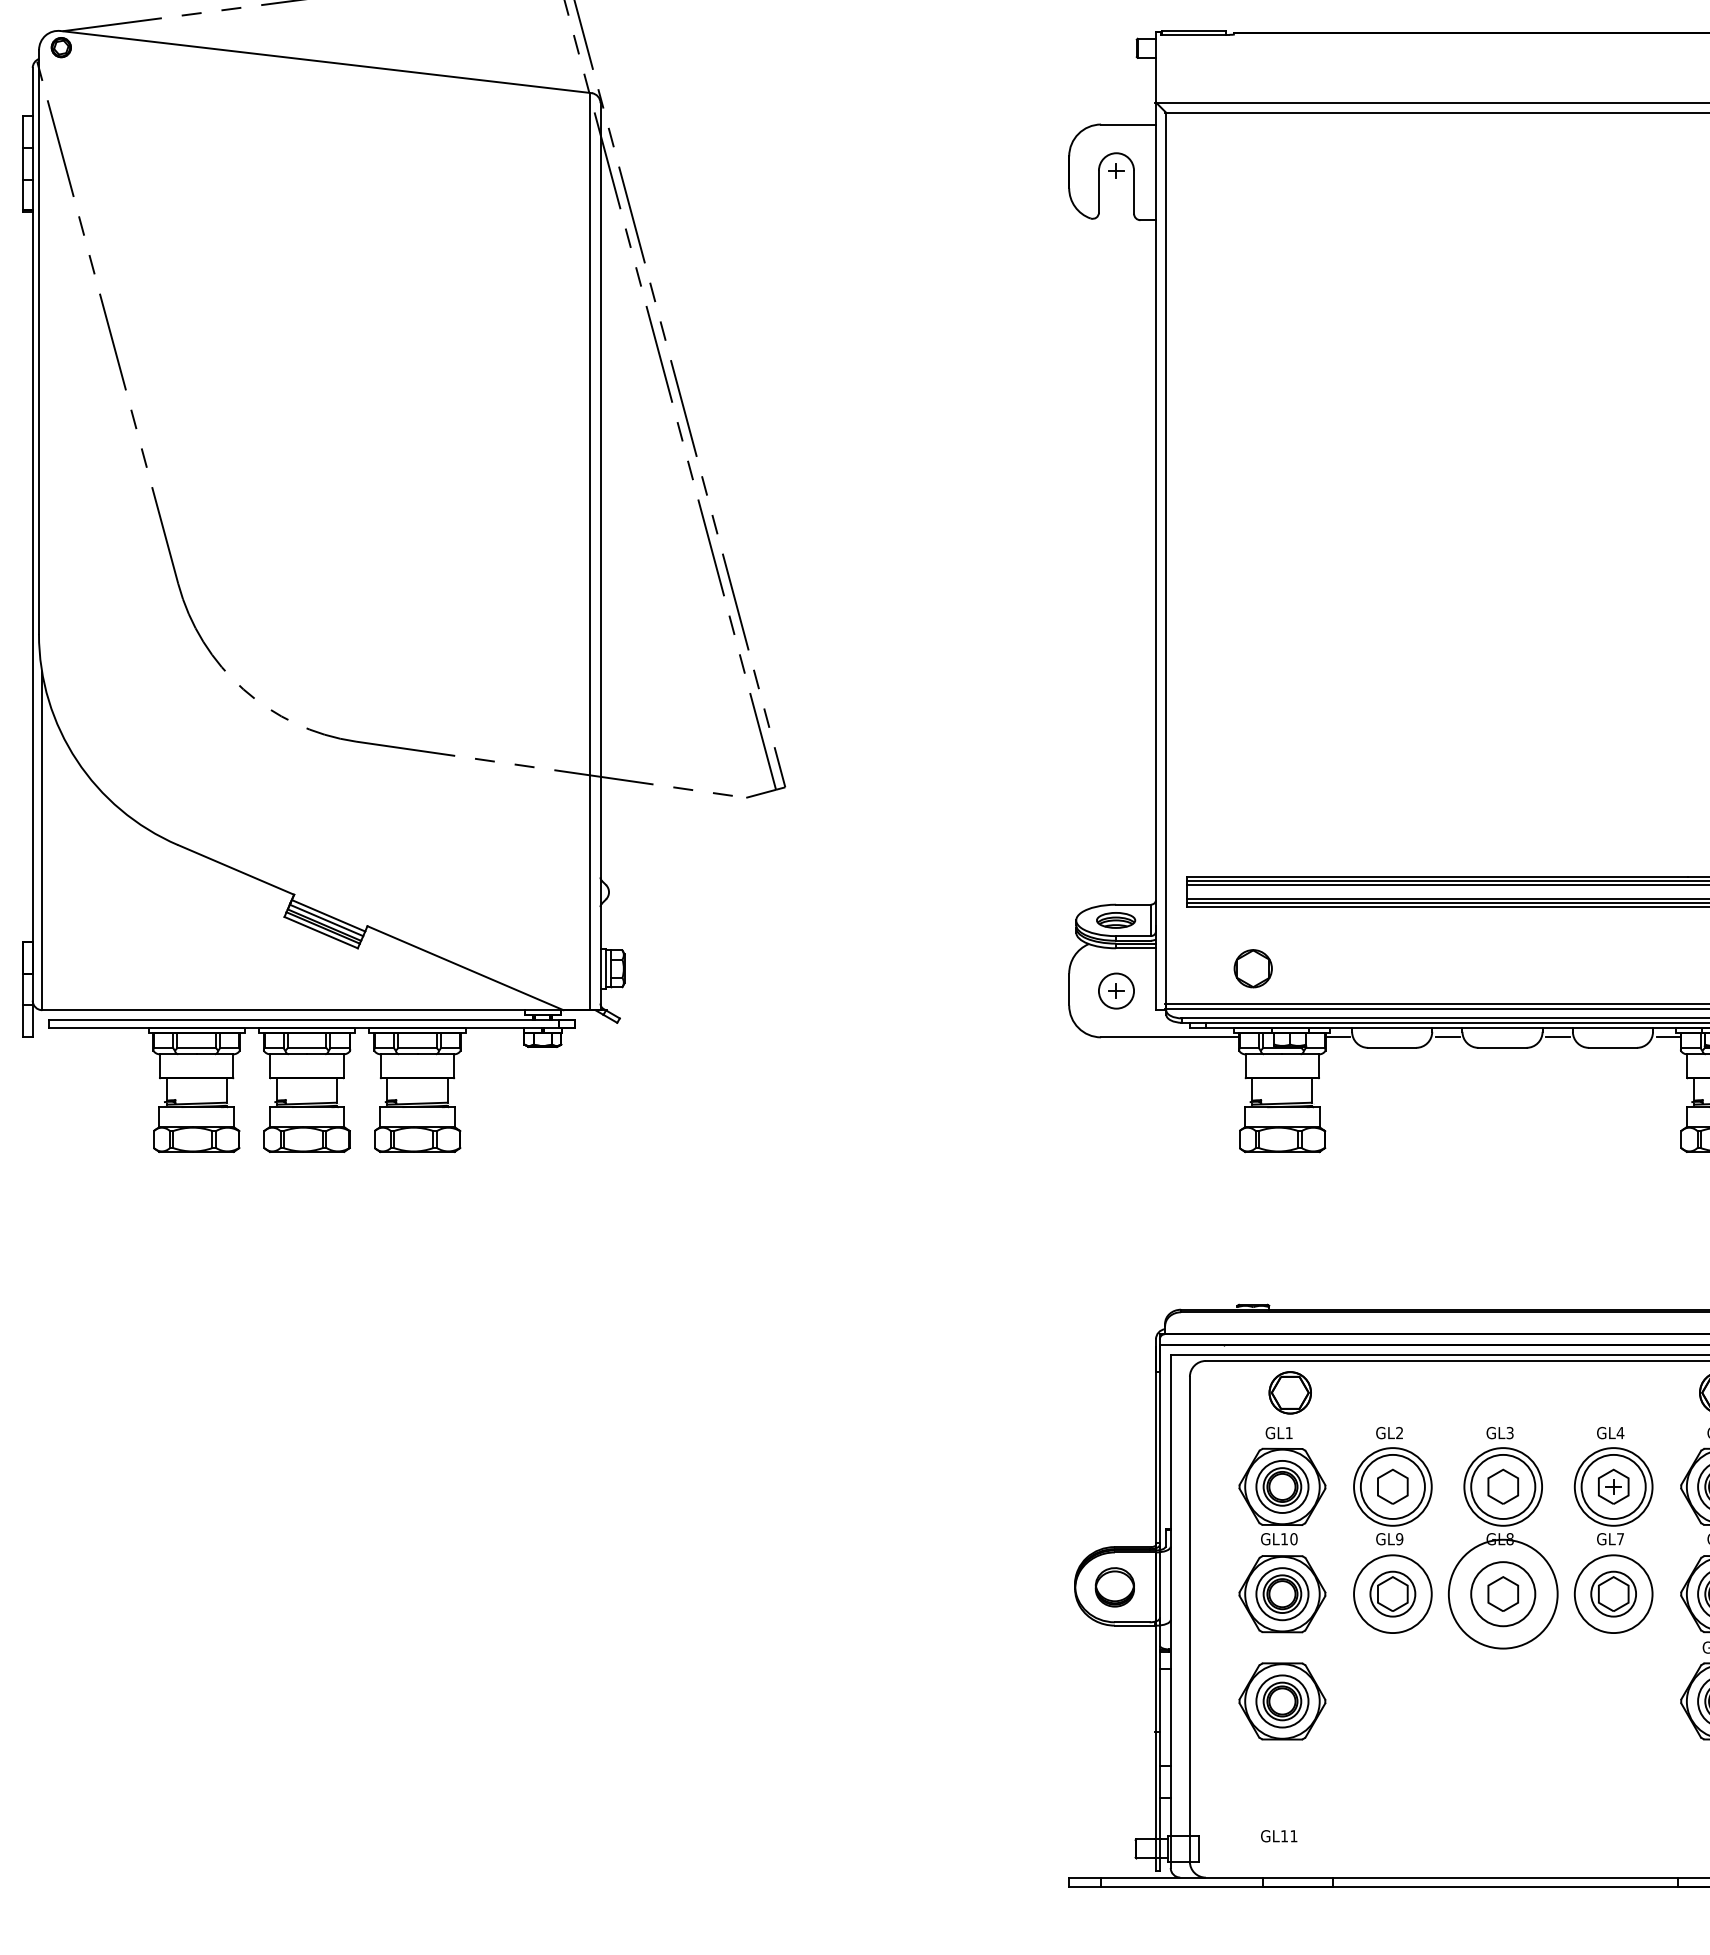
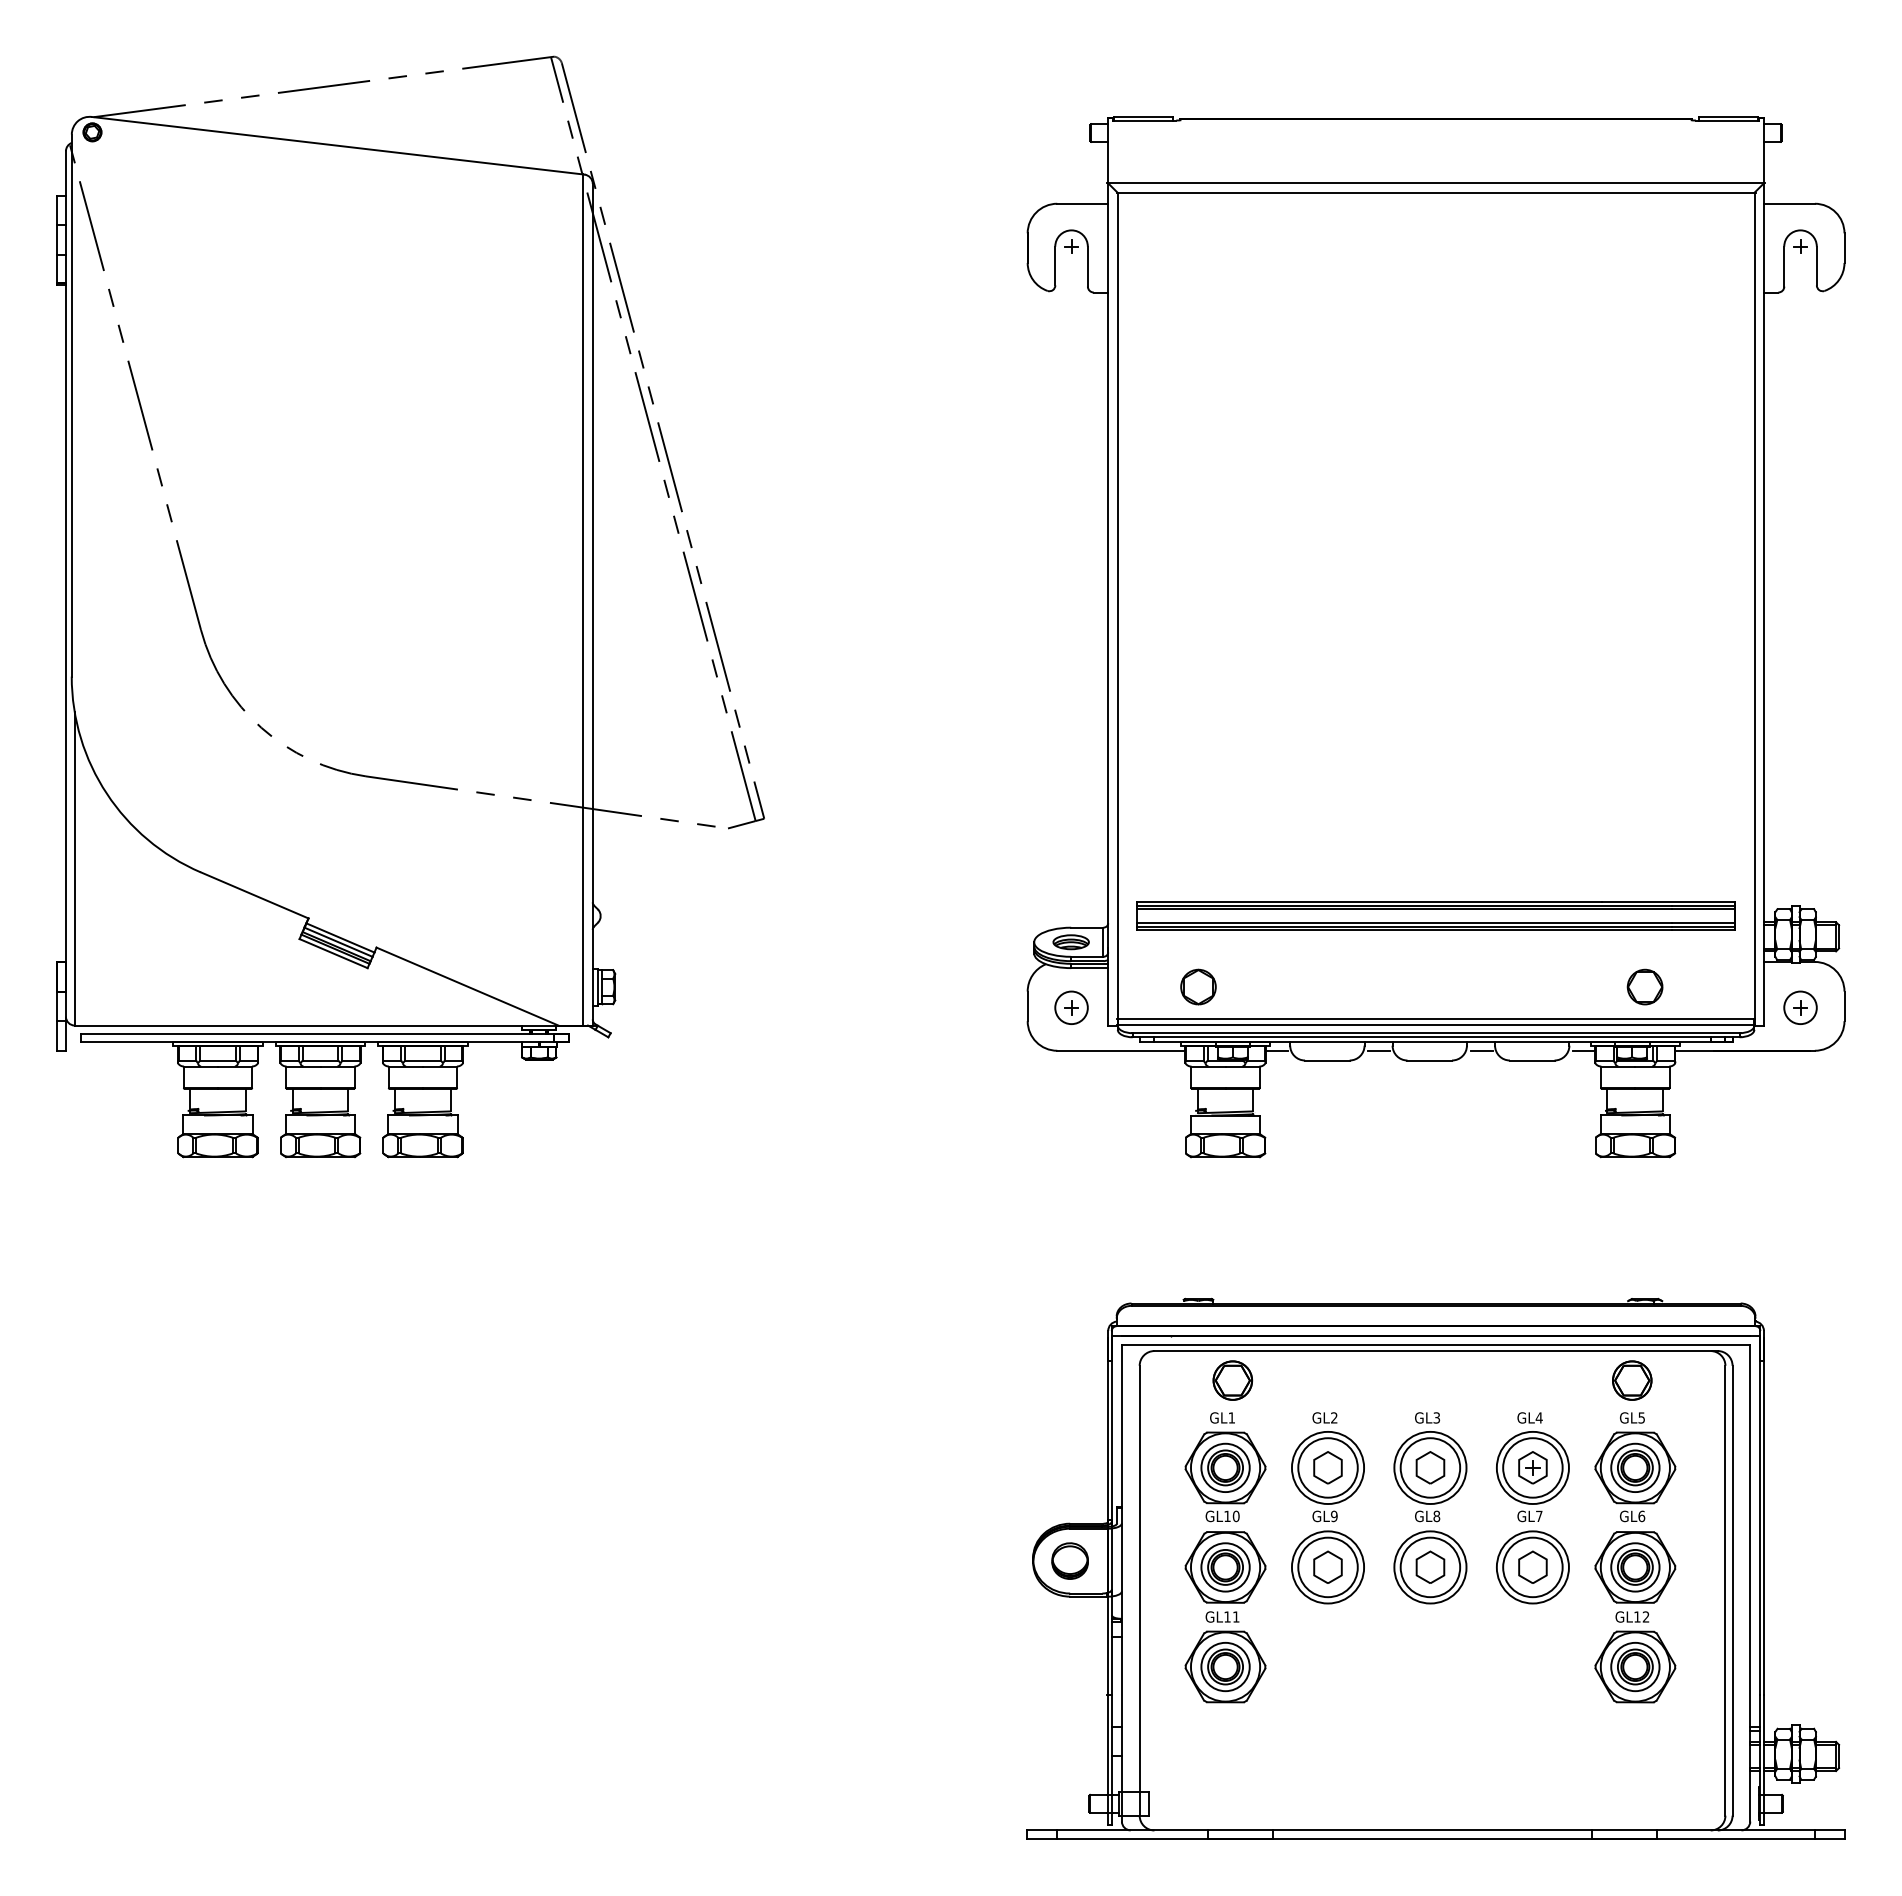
circle: (1392, 1594) -> (1327, 1567), size x1.43
circle: (1503, 1594) -> (1430, 1567), size x0.71
circle: (1613, 1594) -> (1532, 1567), size x1.43
text: (1279, 1835) -> (1222, 1616), moved

